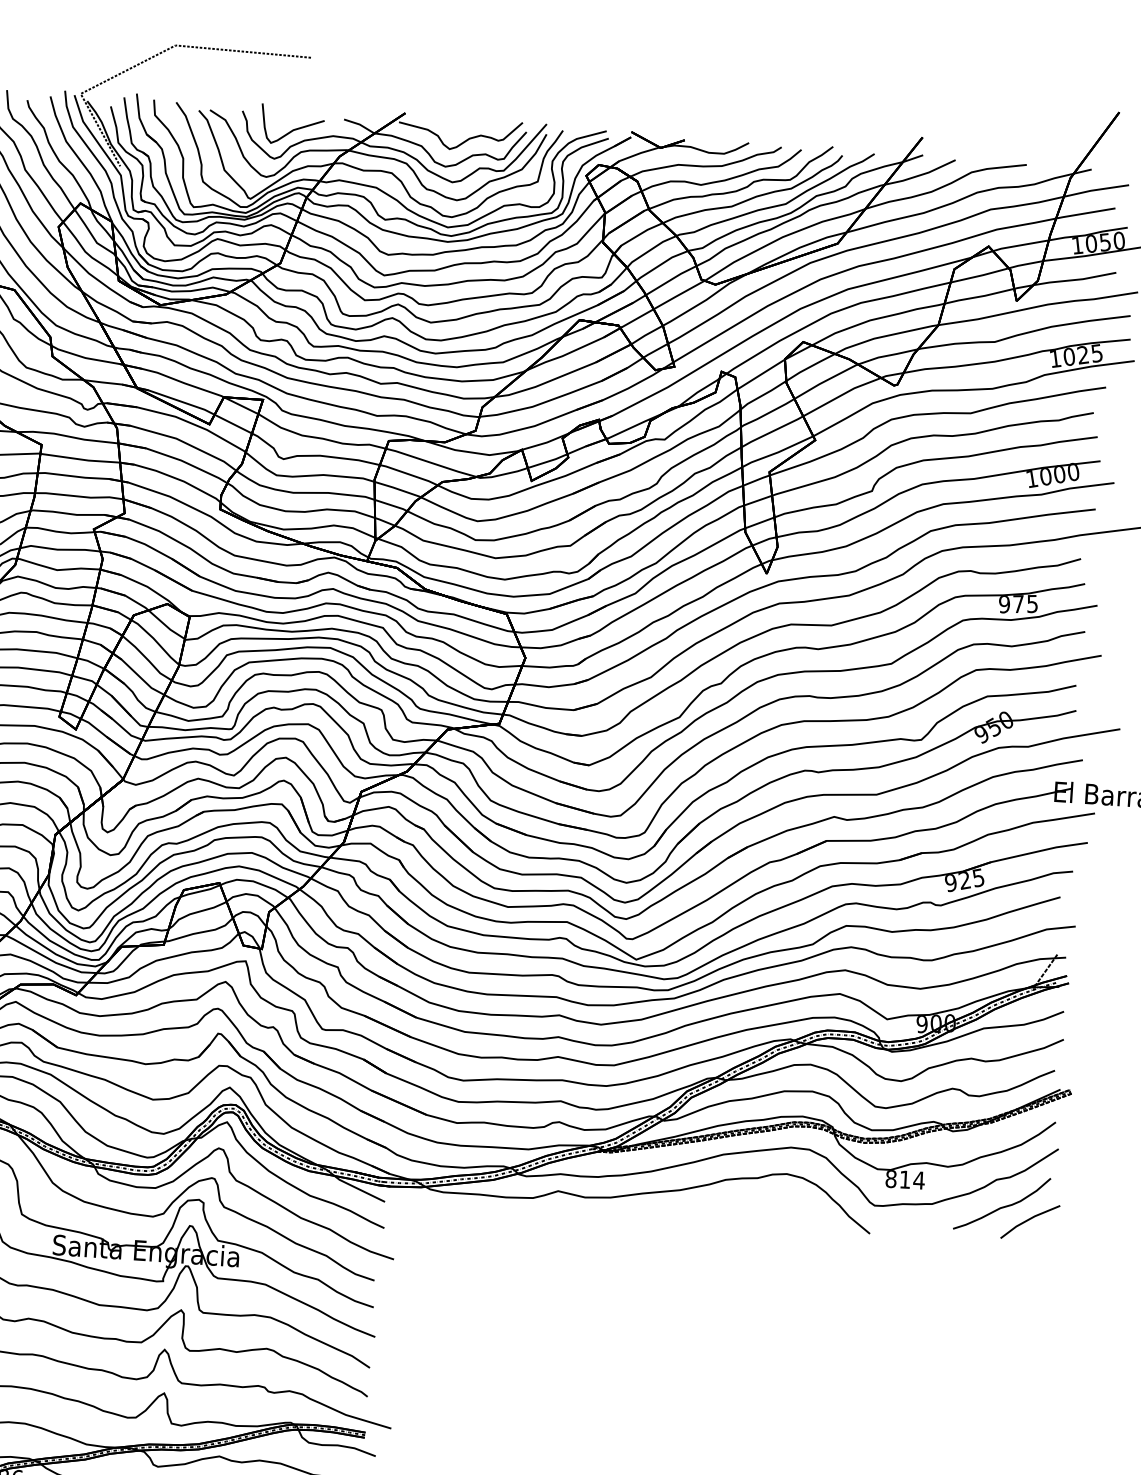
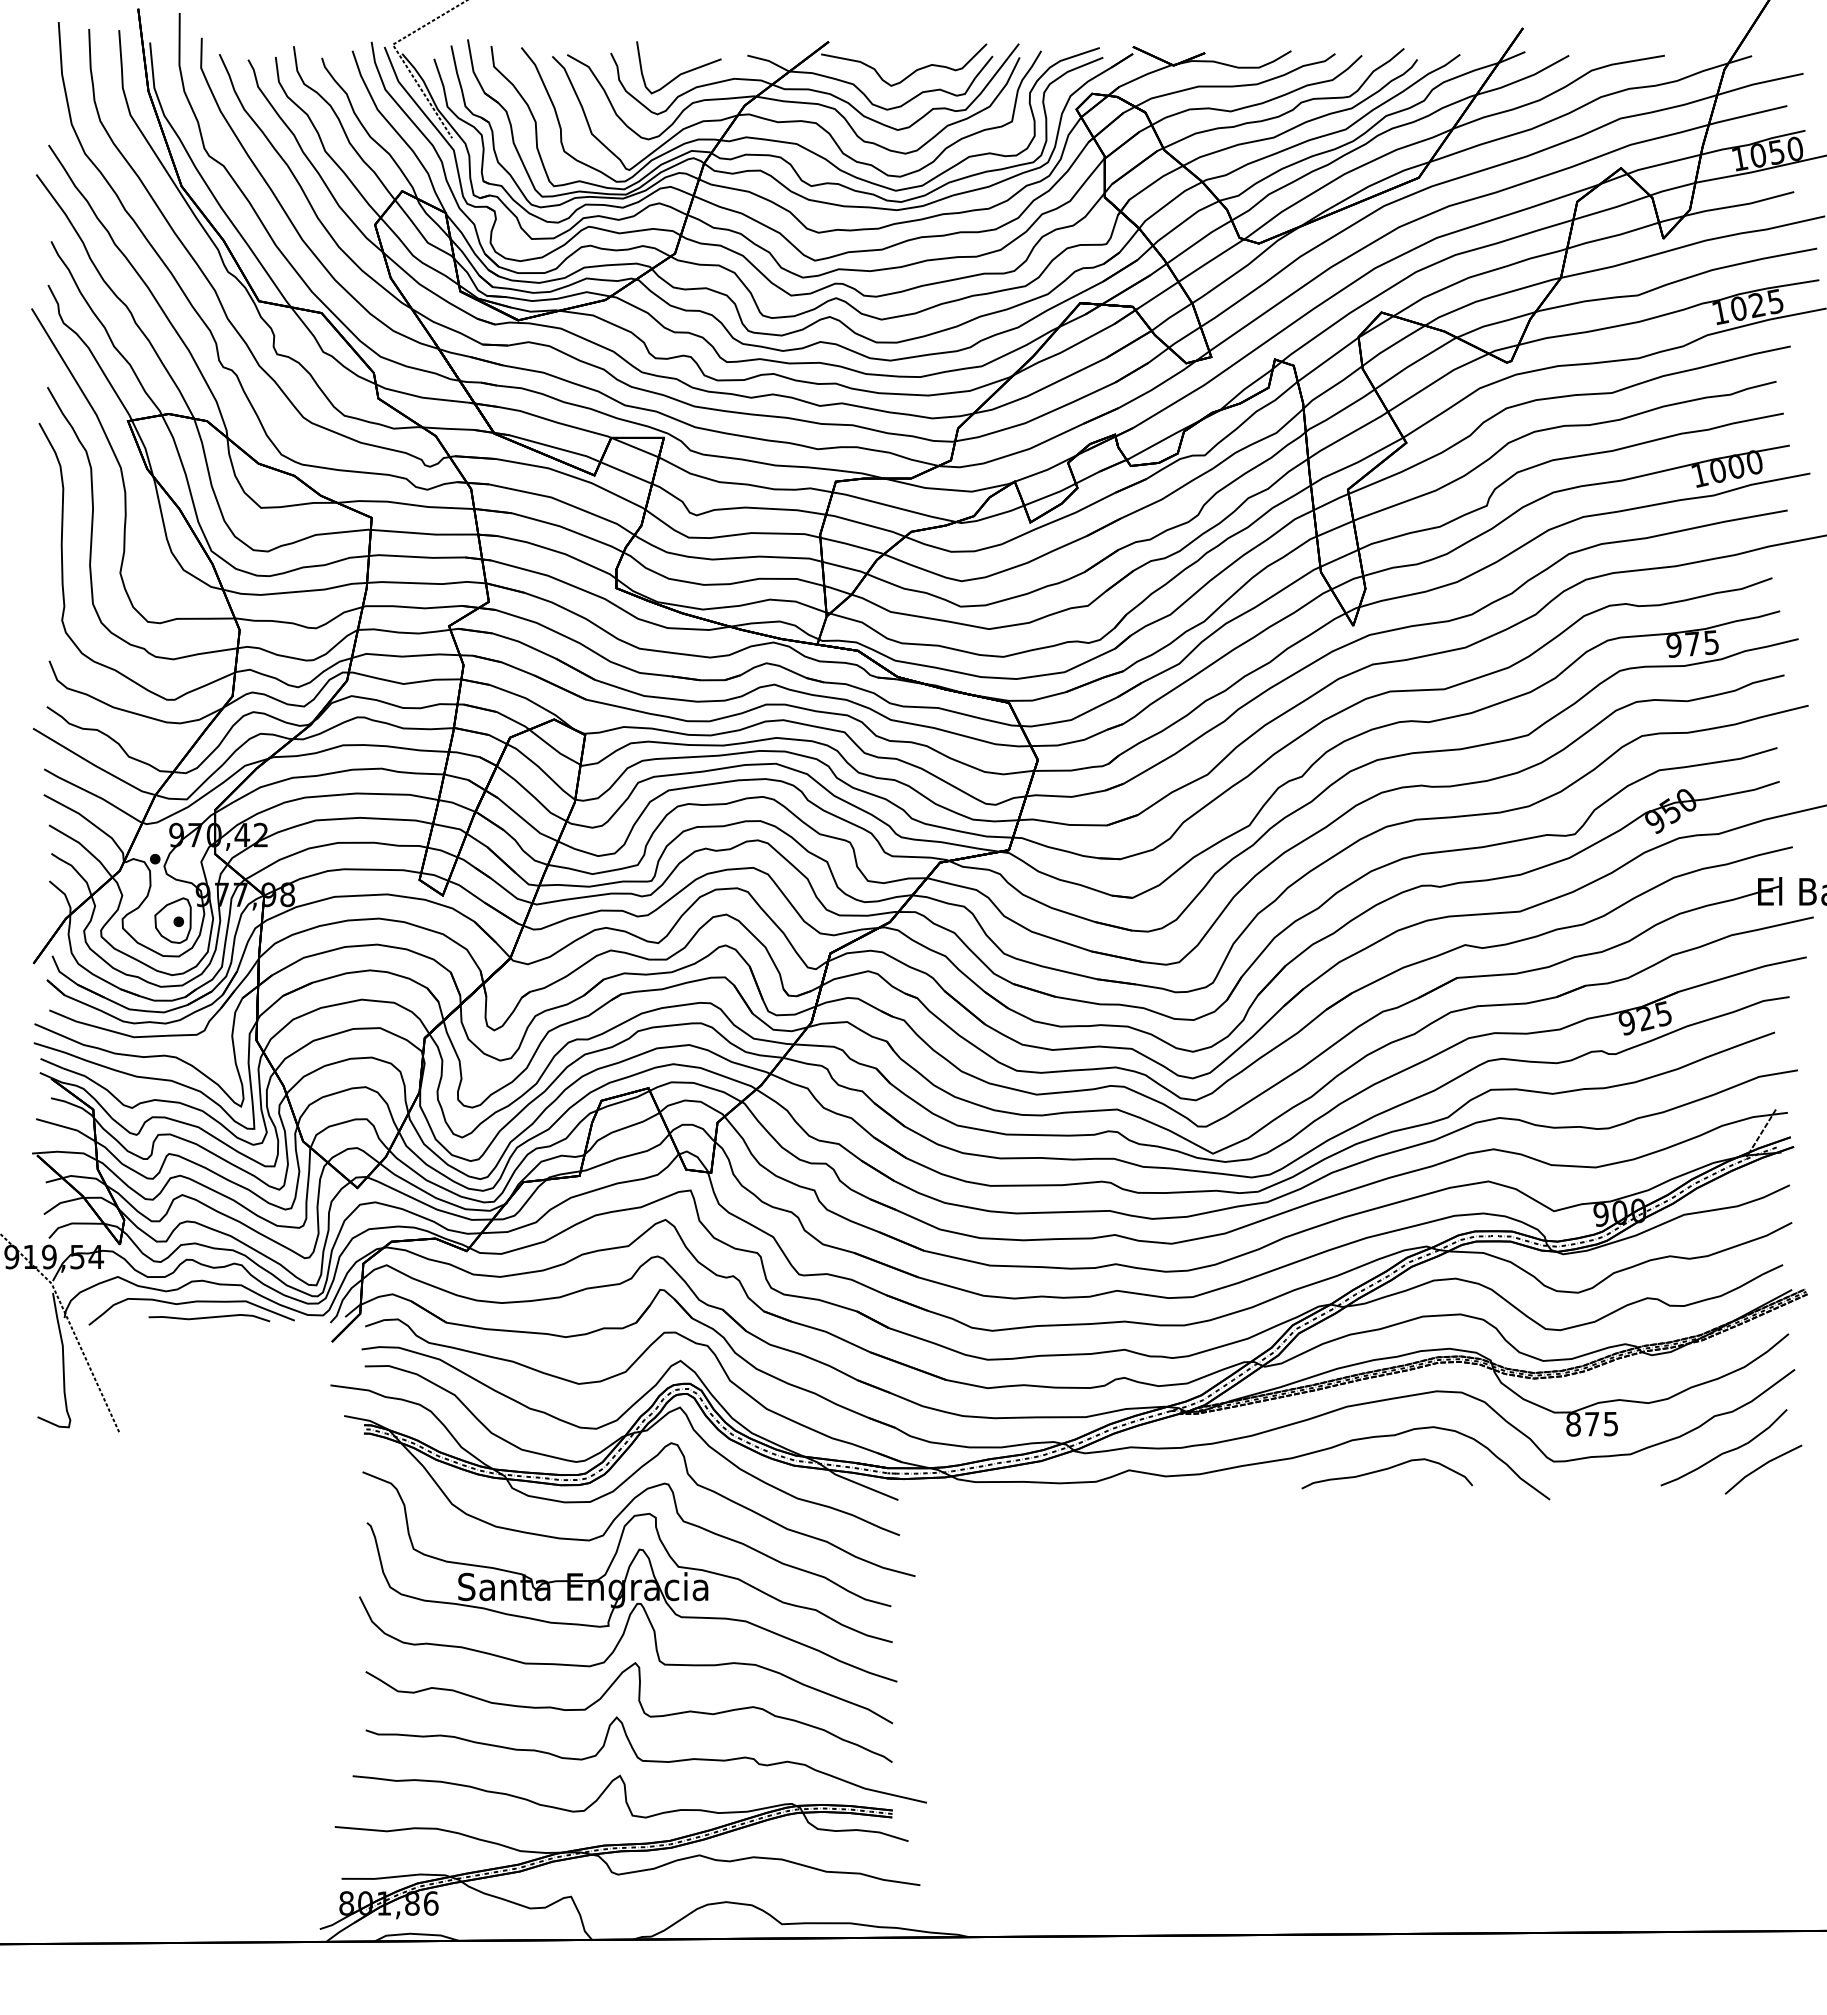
text: (912, 1180) -> (1601, 1424), 814 -> 875
curve: (748, 1203) -> (1385, 1470), added

